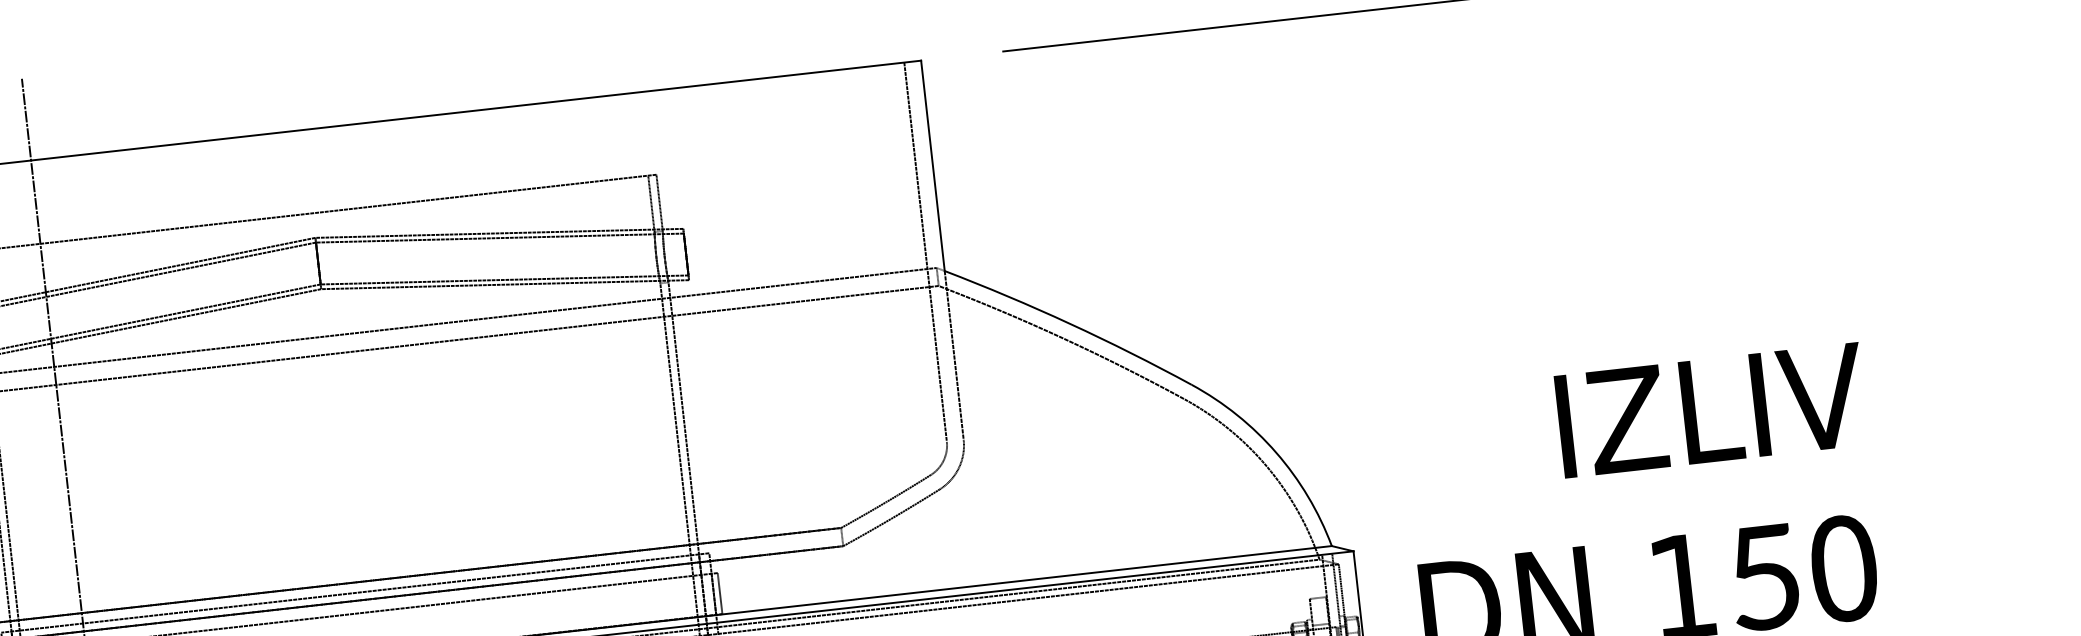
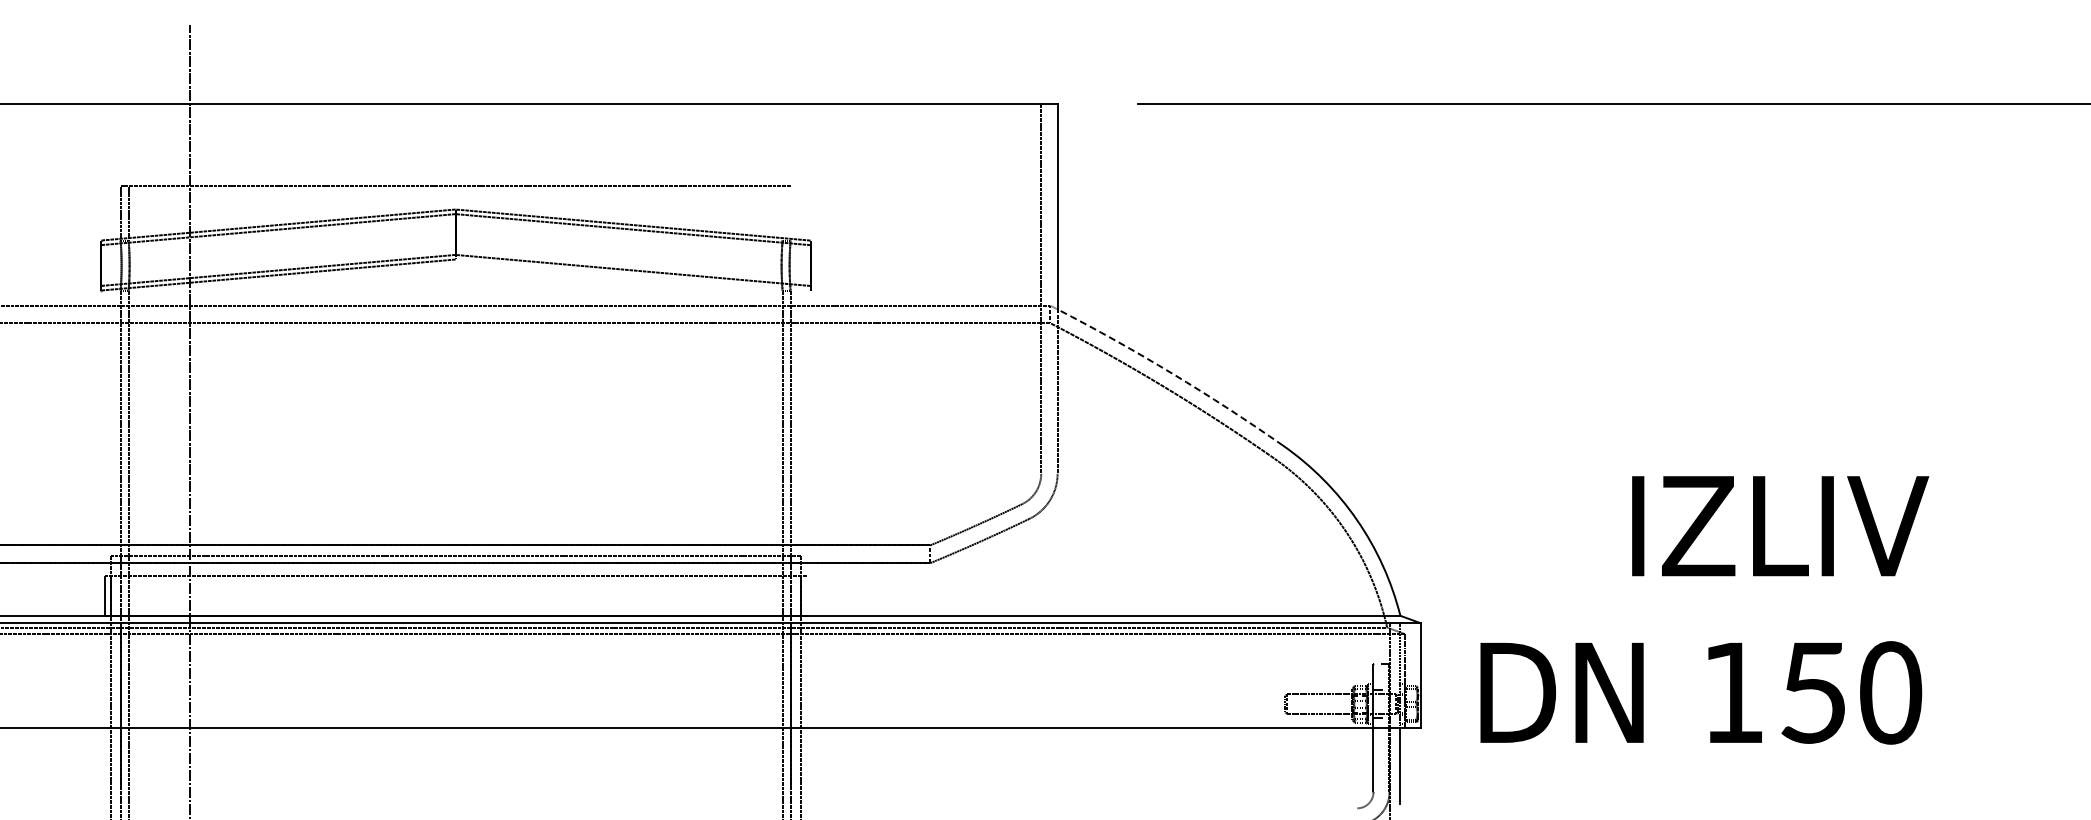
line: (659, 202) -> (790, 212), removed
line: (651, 203) -> (782, 212), removed
line: (504, 284) -> (632, 274), removed
arc: (1070, 323) -> (1172, 373), solid -> dashed
line: (720, 593) -> (806, 595), removed

